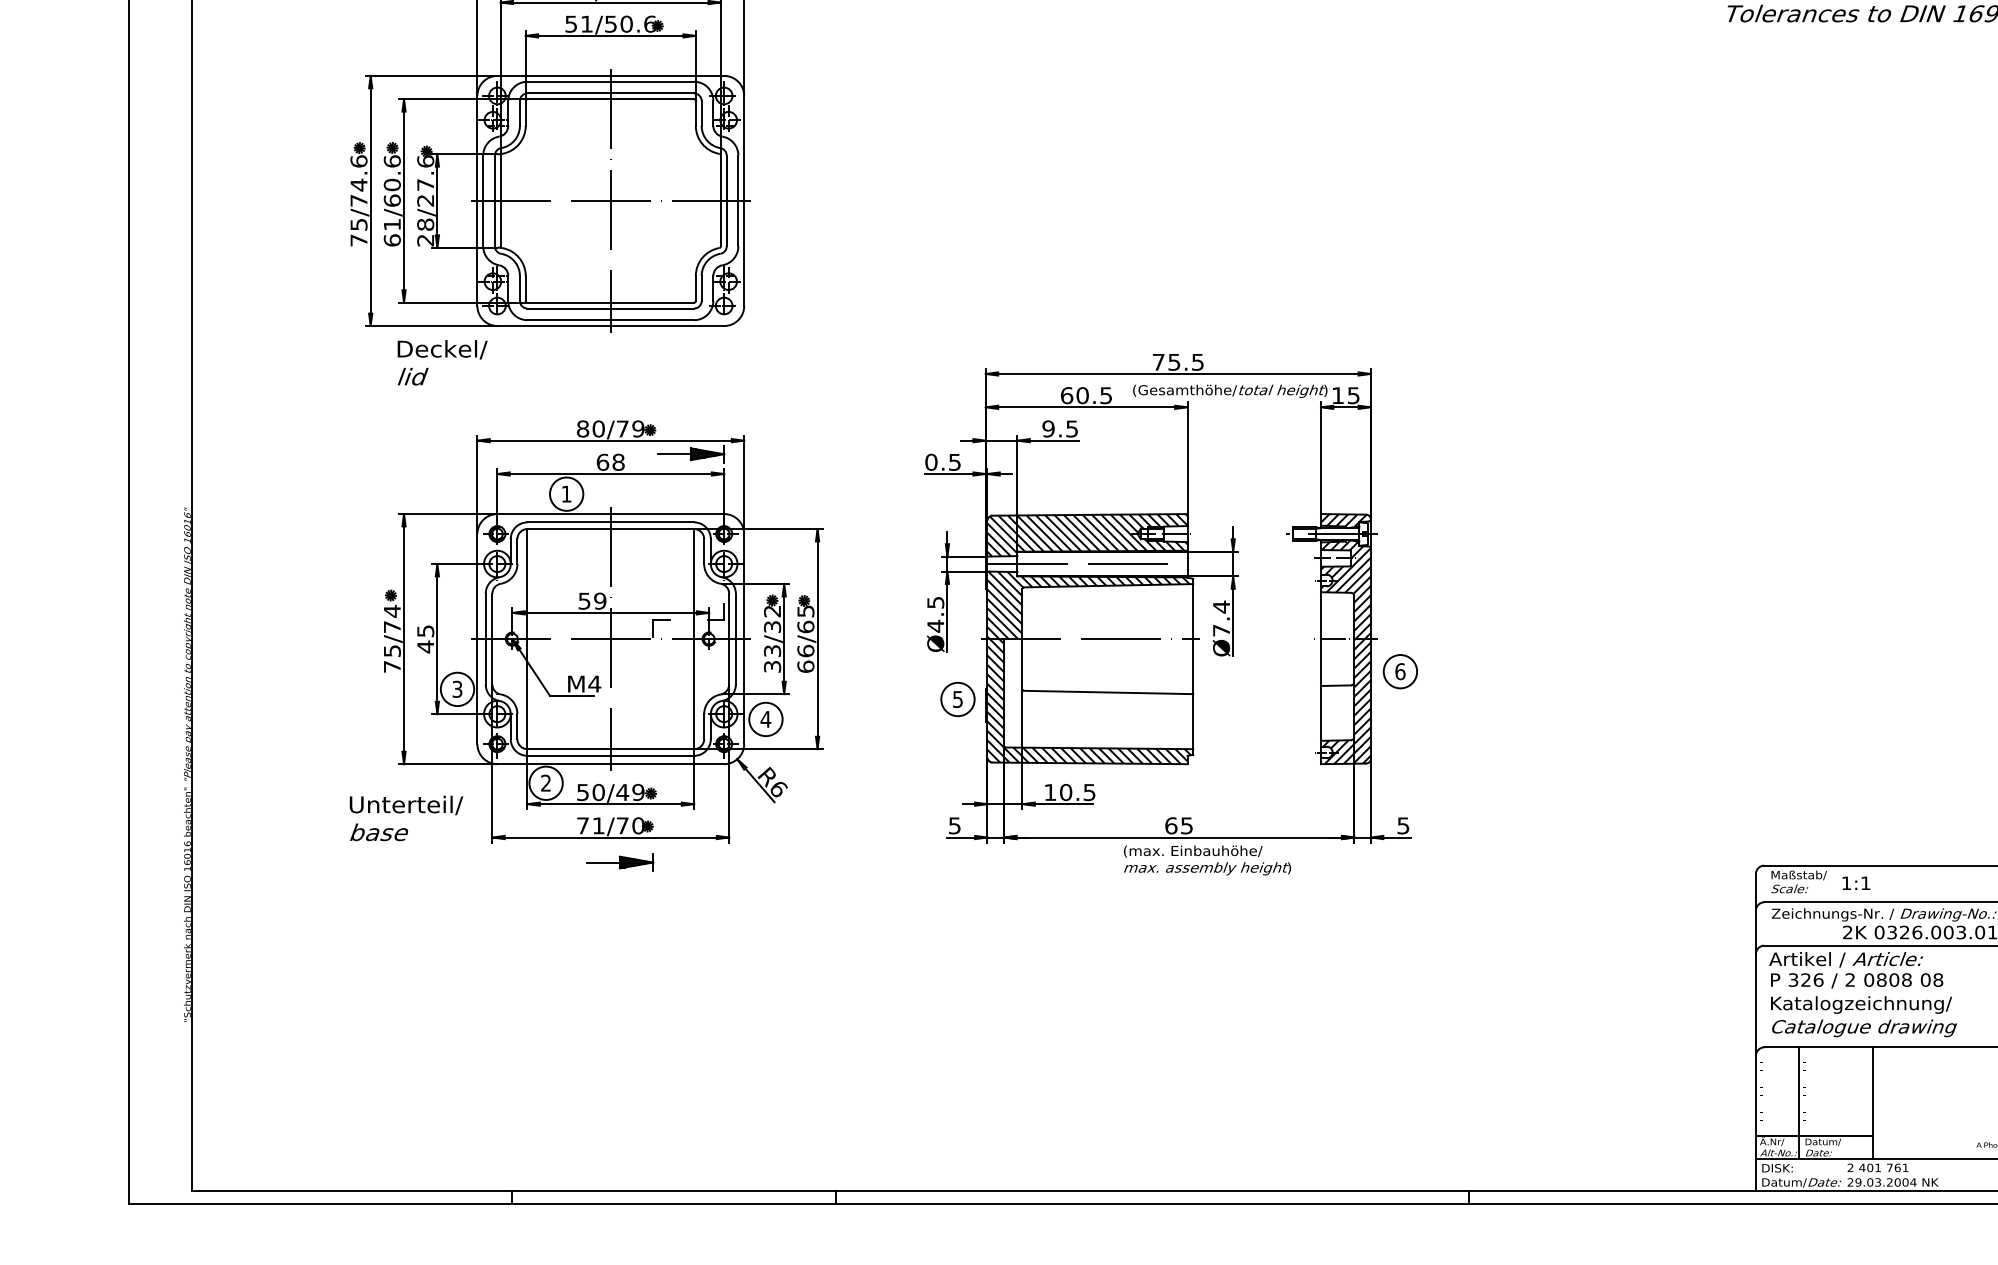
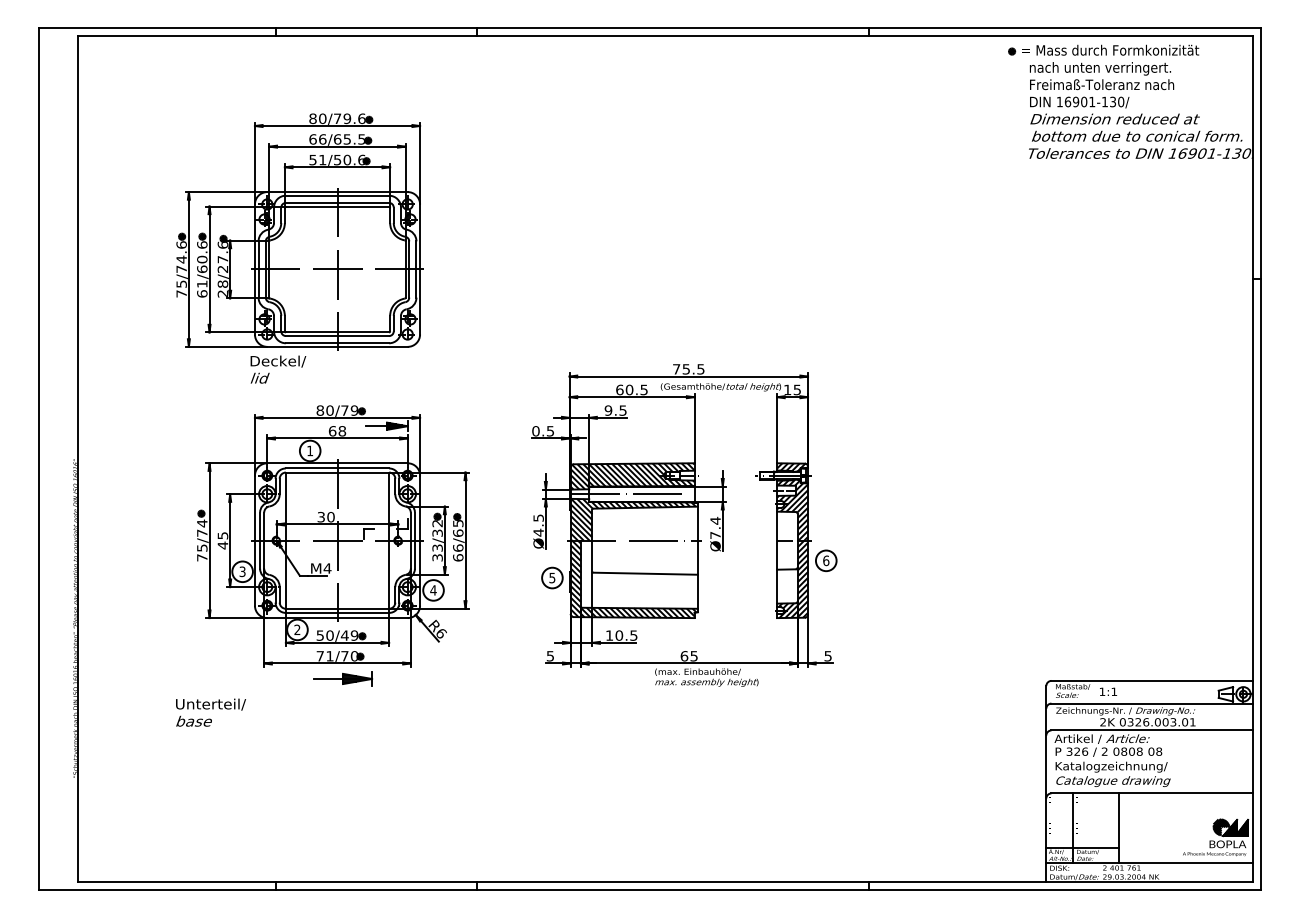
text: (442, 362) -> (278, 369), moved
text: (592, 600) -> (326, 516), 59 -> 30
text: (405, 818) -> (210, 712), moved
part: (618, 861) -> (342, 678), size x1.4

